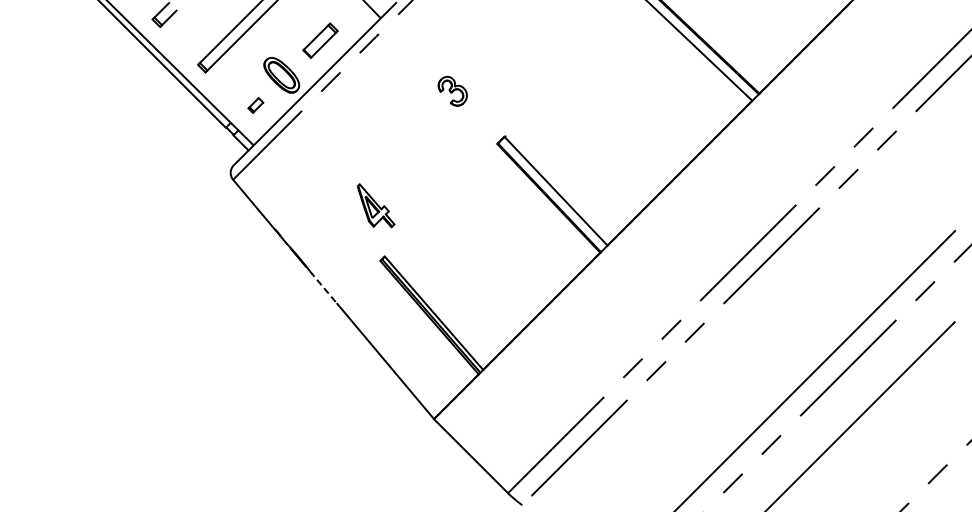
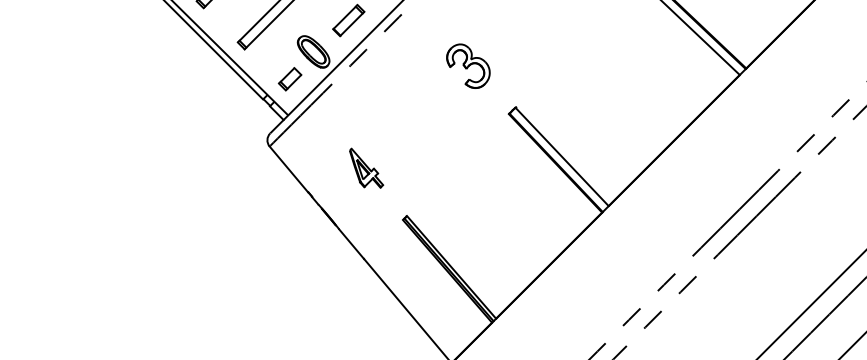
part: (452, 91) -> (468, 66), size x1.67
part: (255, 105) -> (289, 79), size x1.67
part: (376, 205) -> (366, 168), moved
line: (323, 288) -> (351, 244), dashed -> solid

